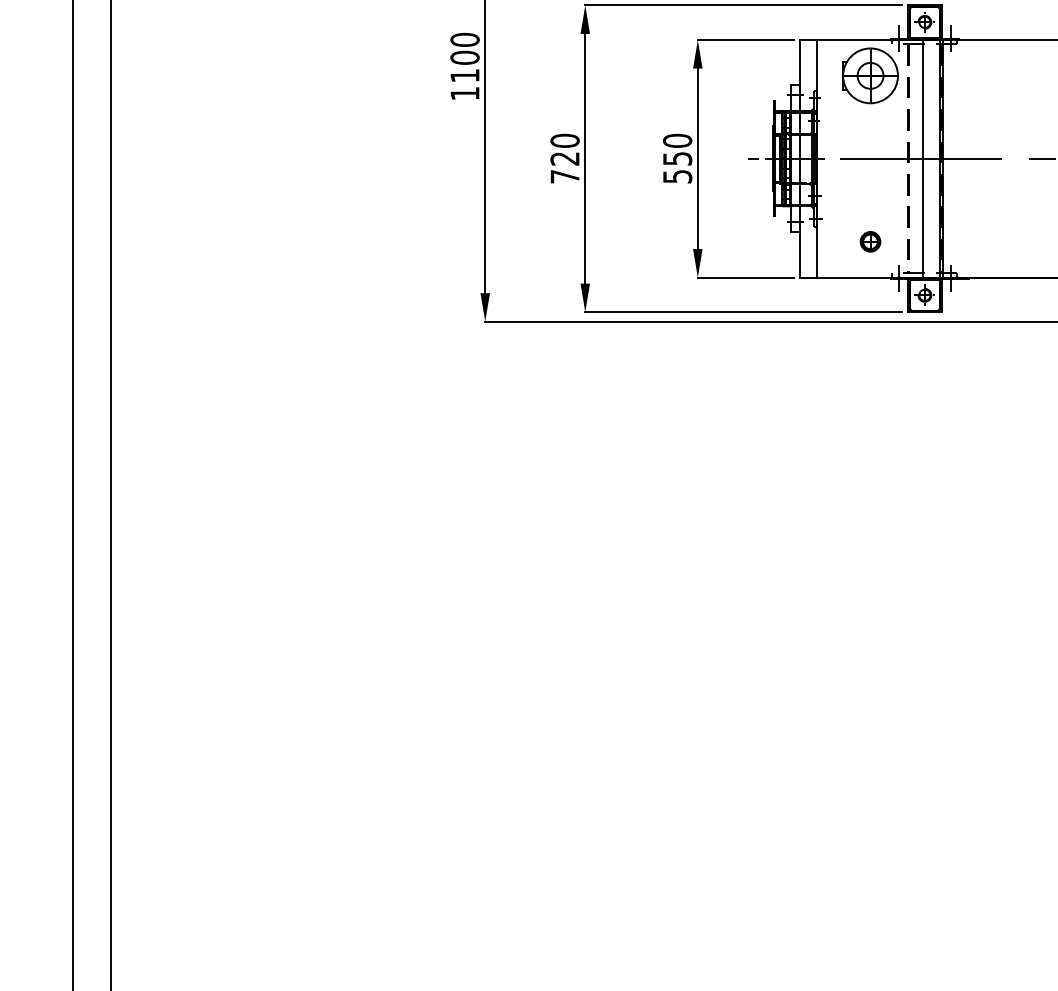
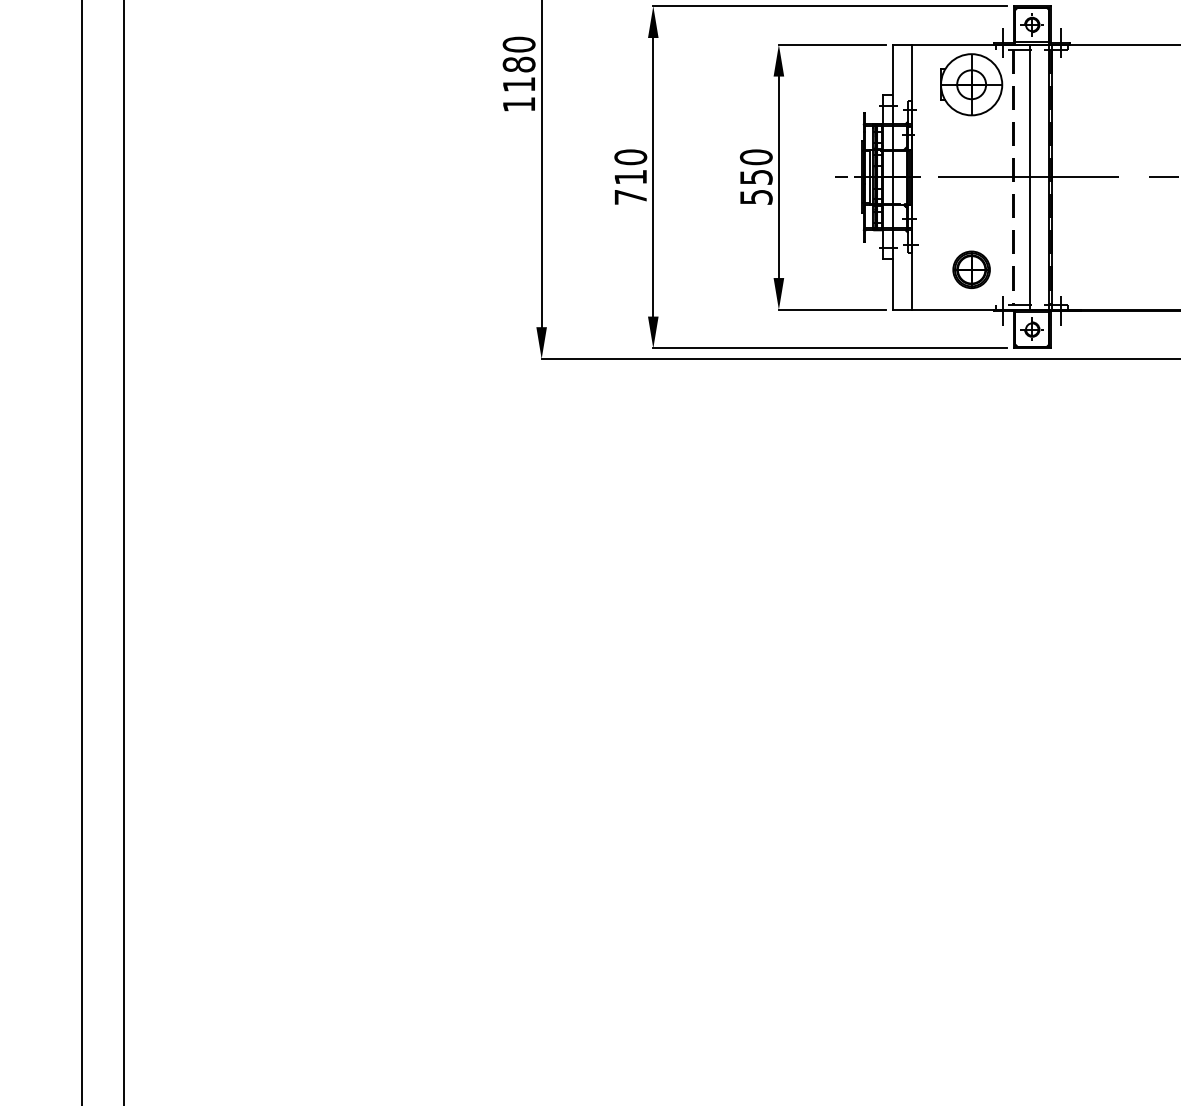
text: (465, 57) -> (519, 64), 1100 -> 1180
text: (564, 158) -> (630, 176), 720 -> 710
part: (870, 241) -> (971, 269), size x1.67

